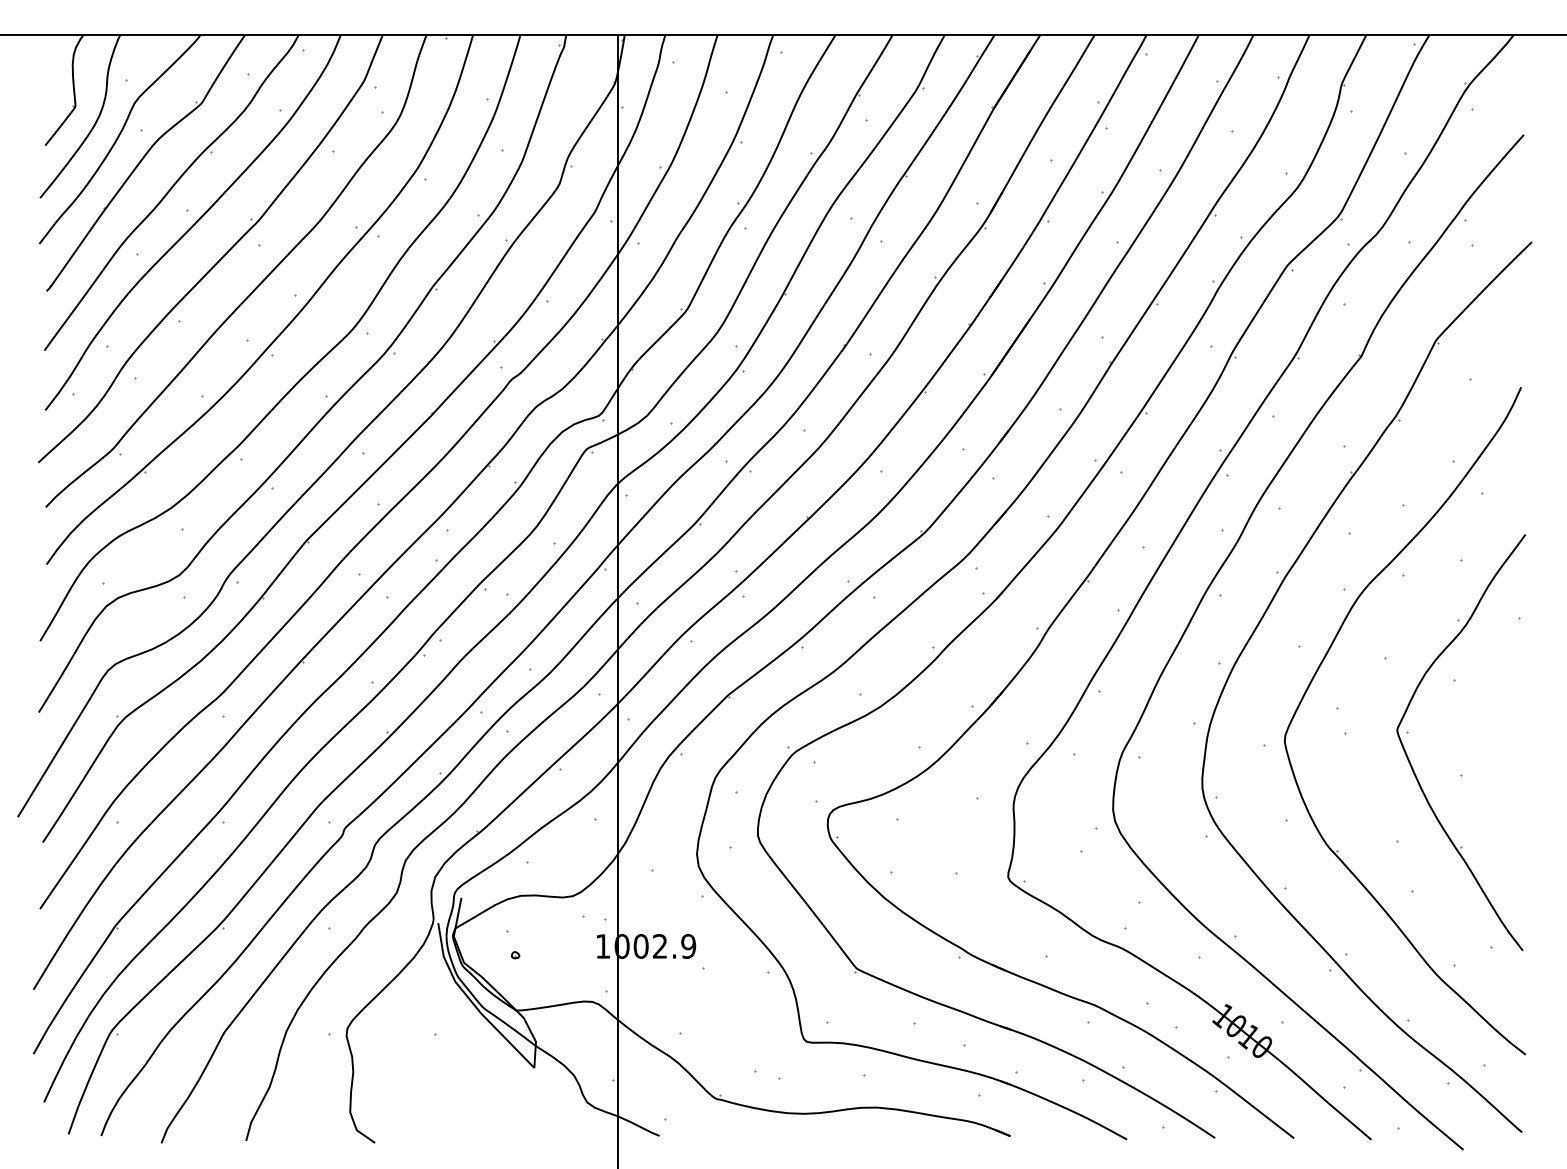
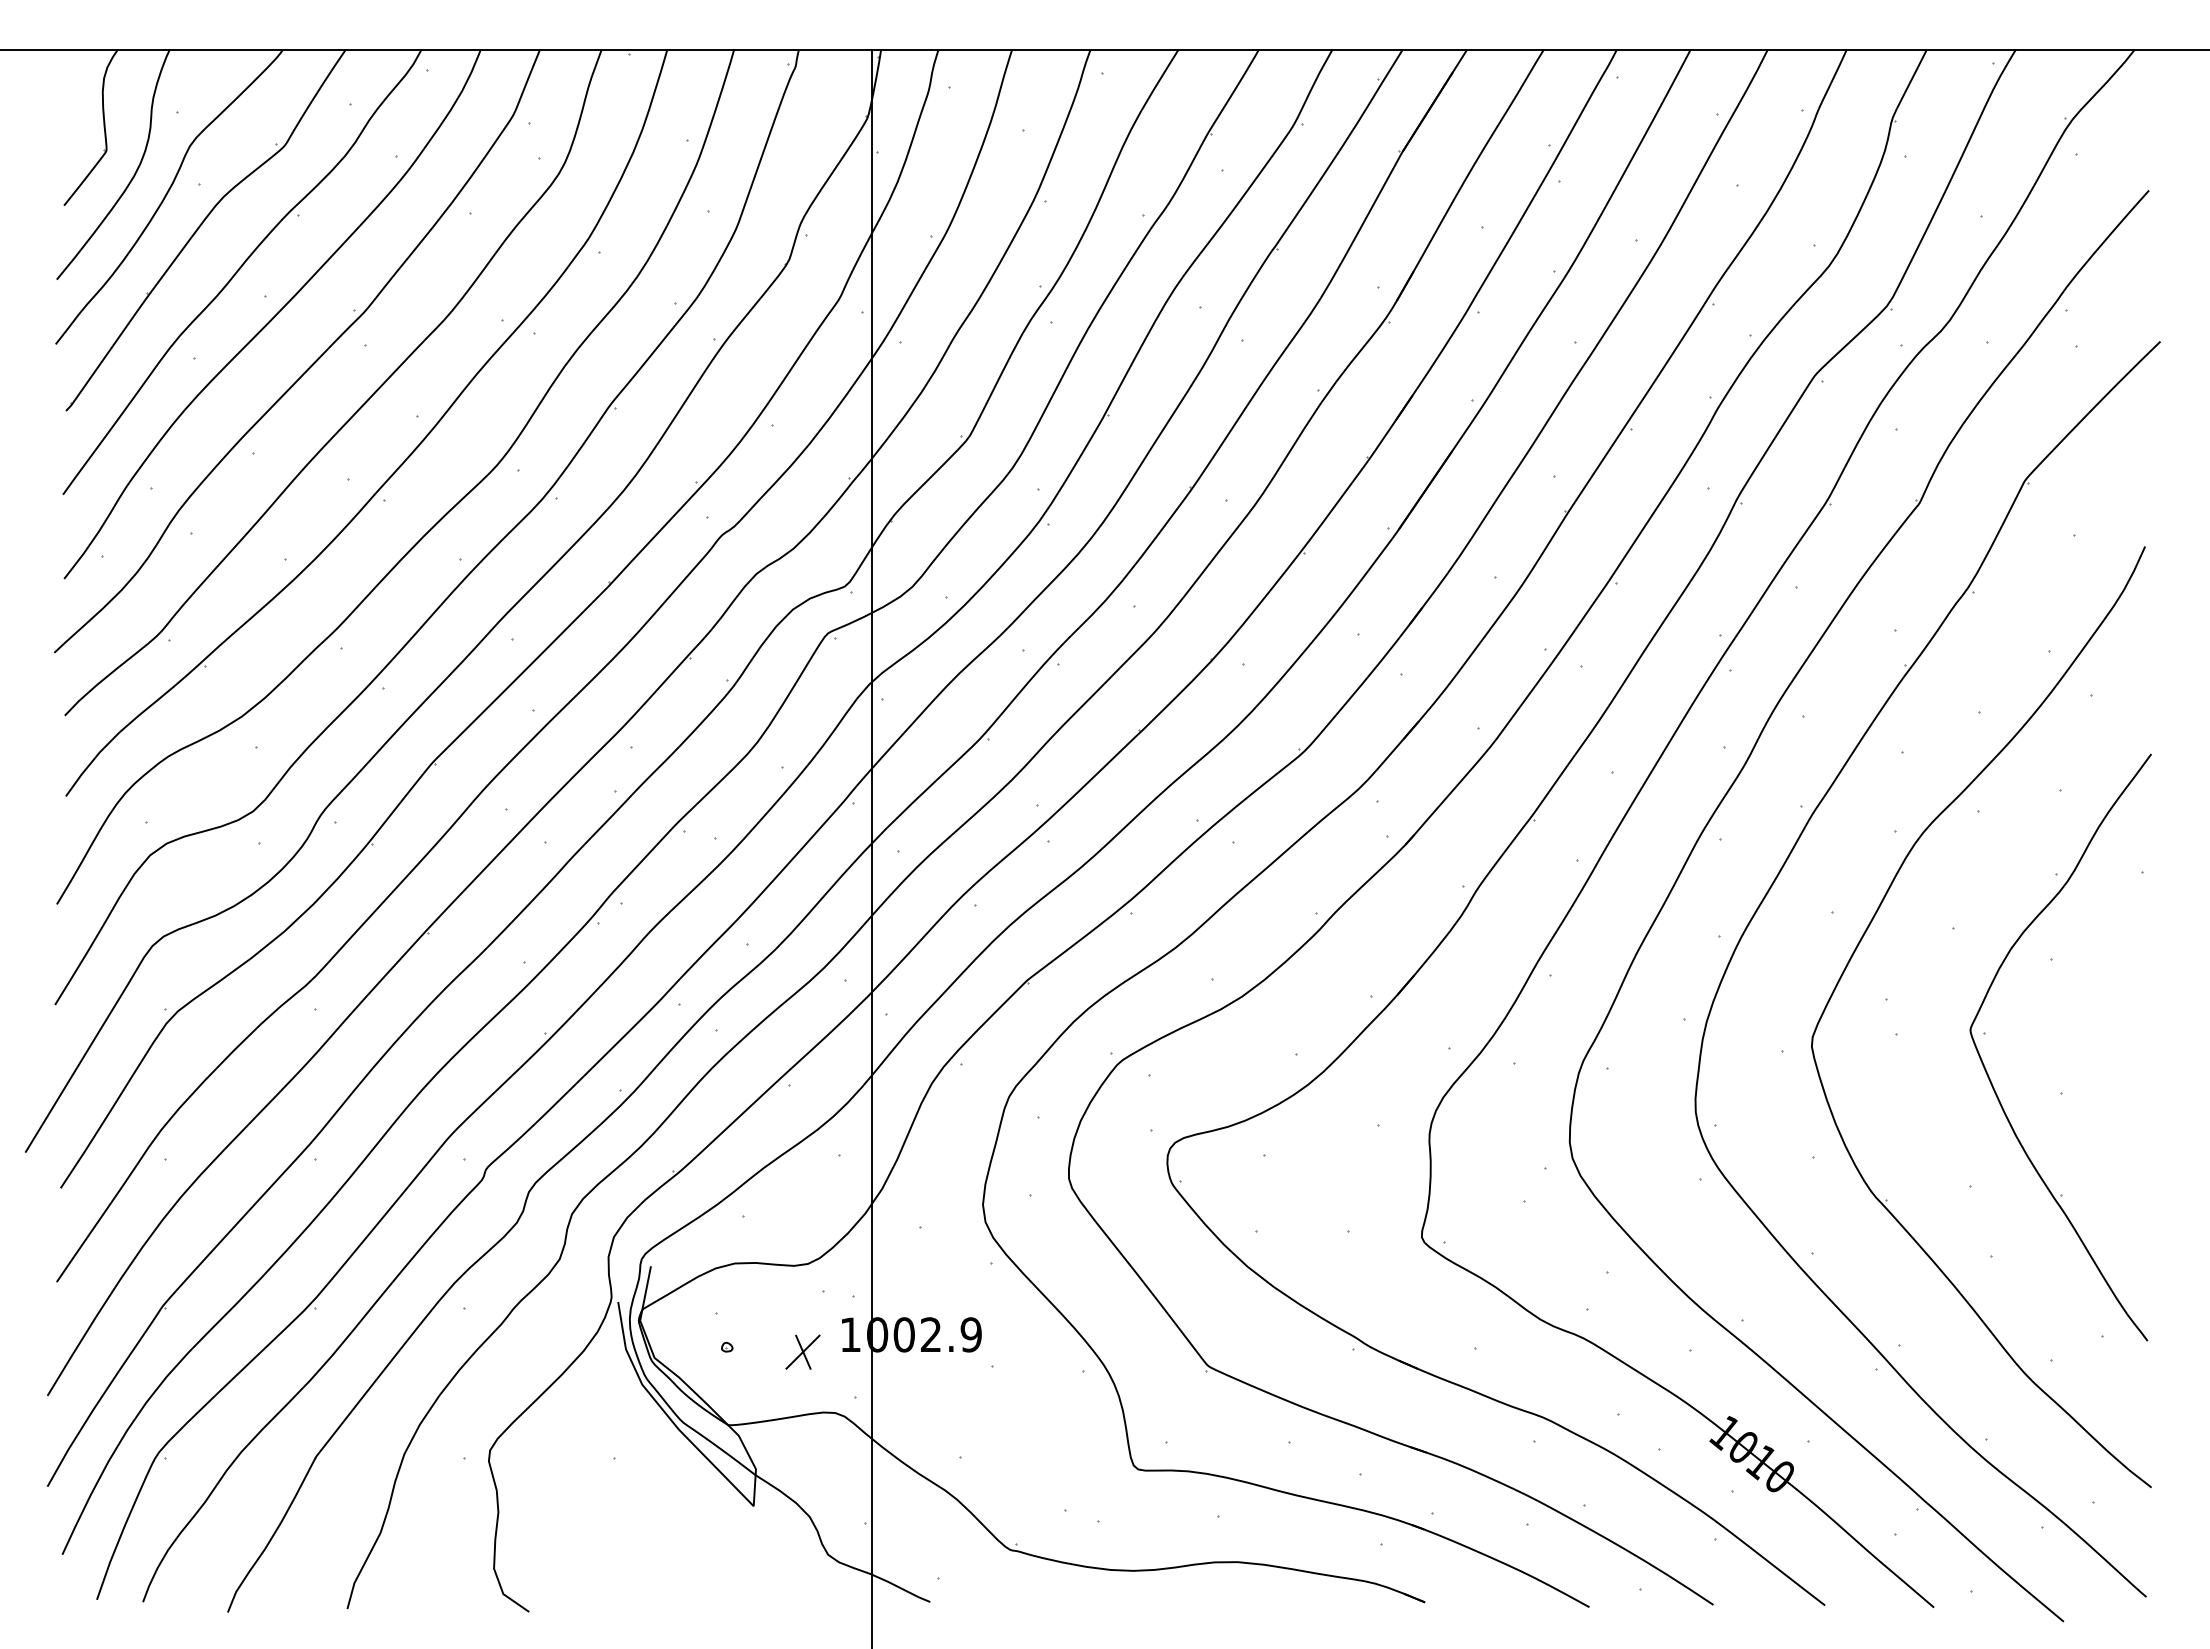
part: (568, 958) -> (802, 1351), added

